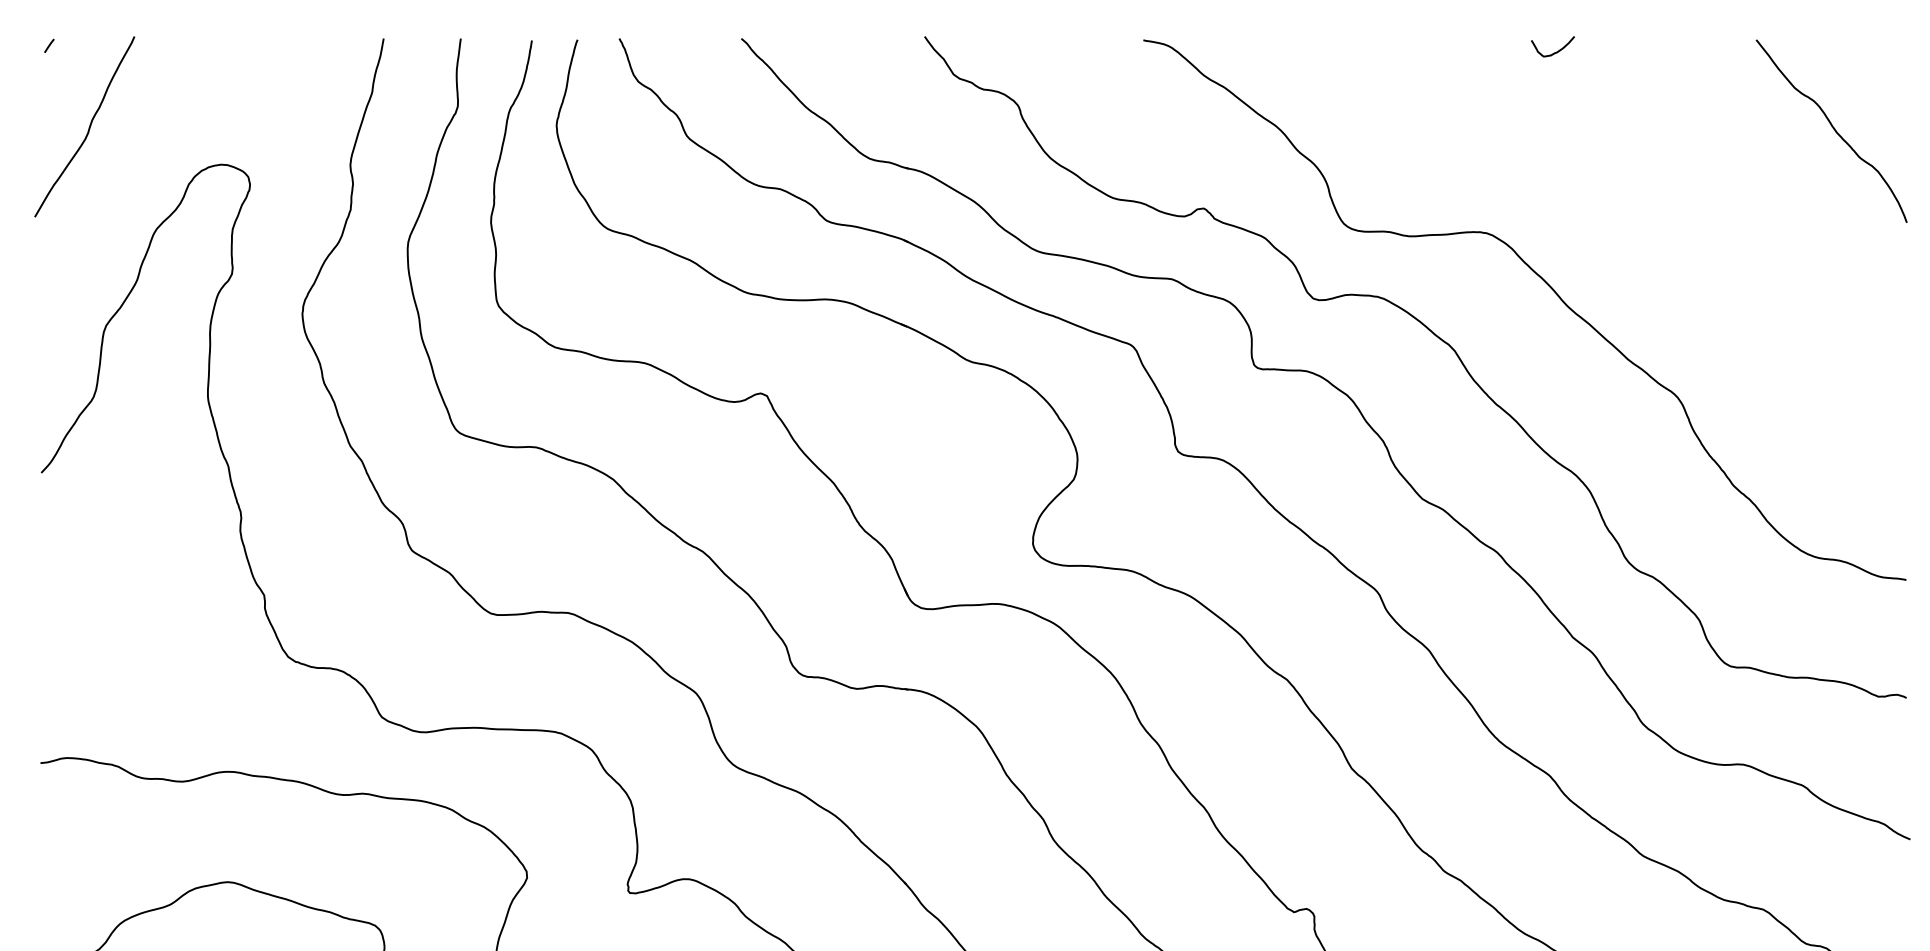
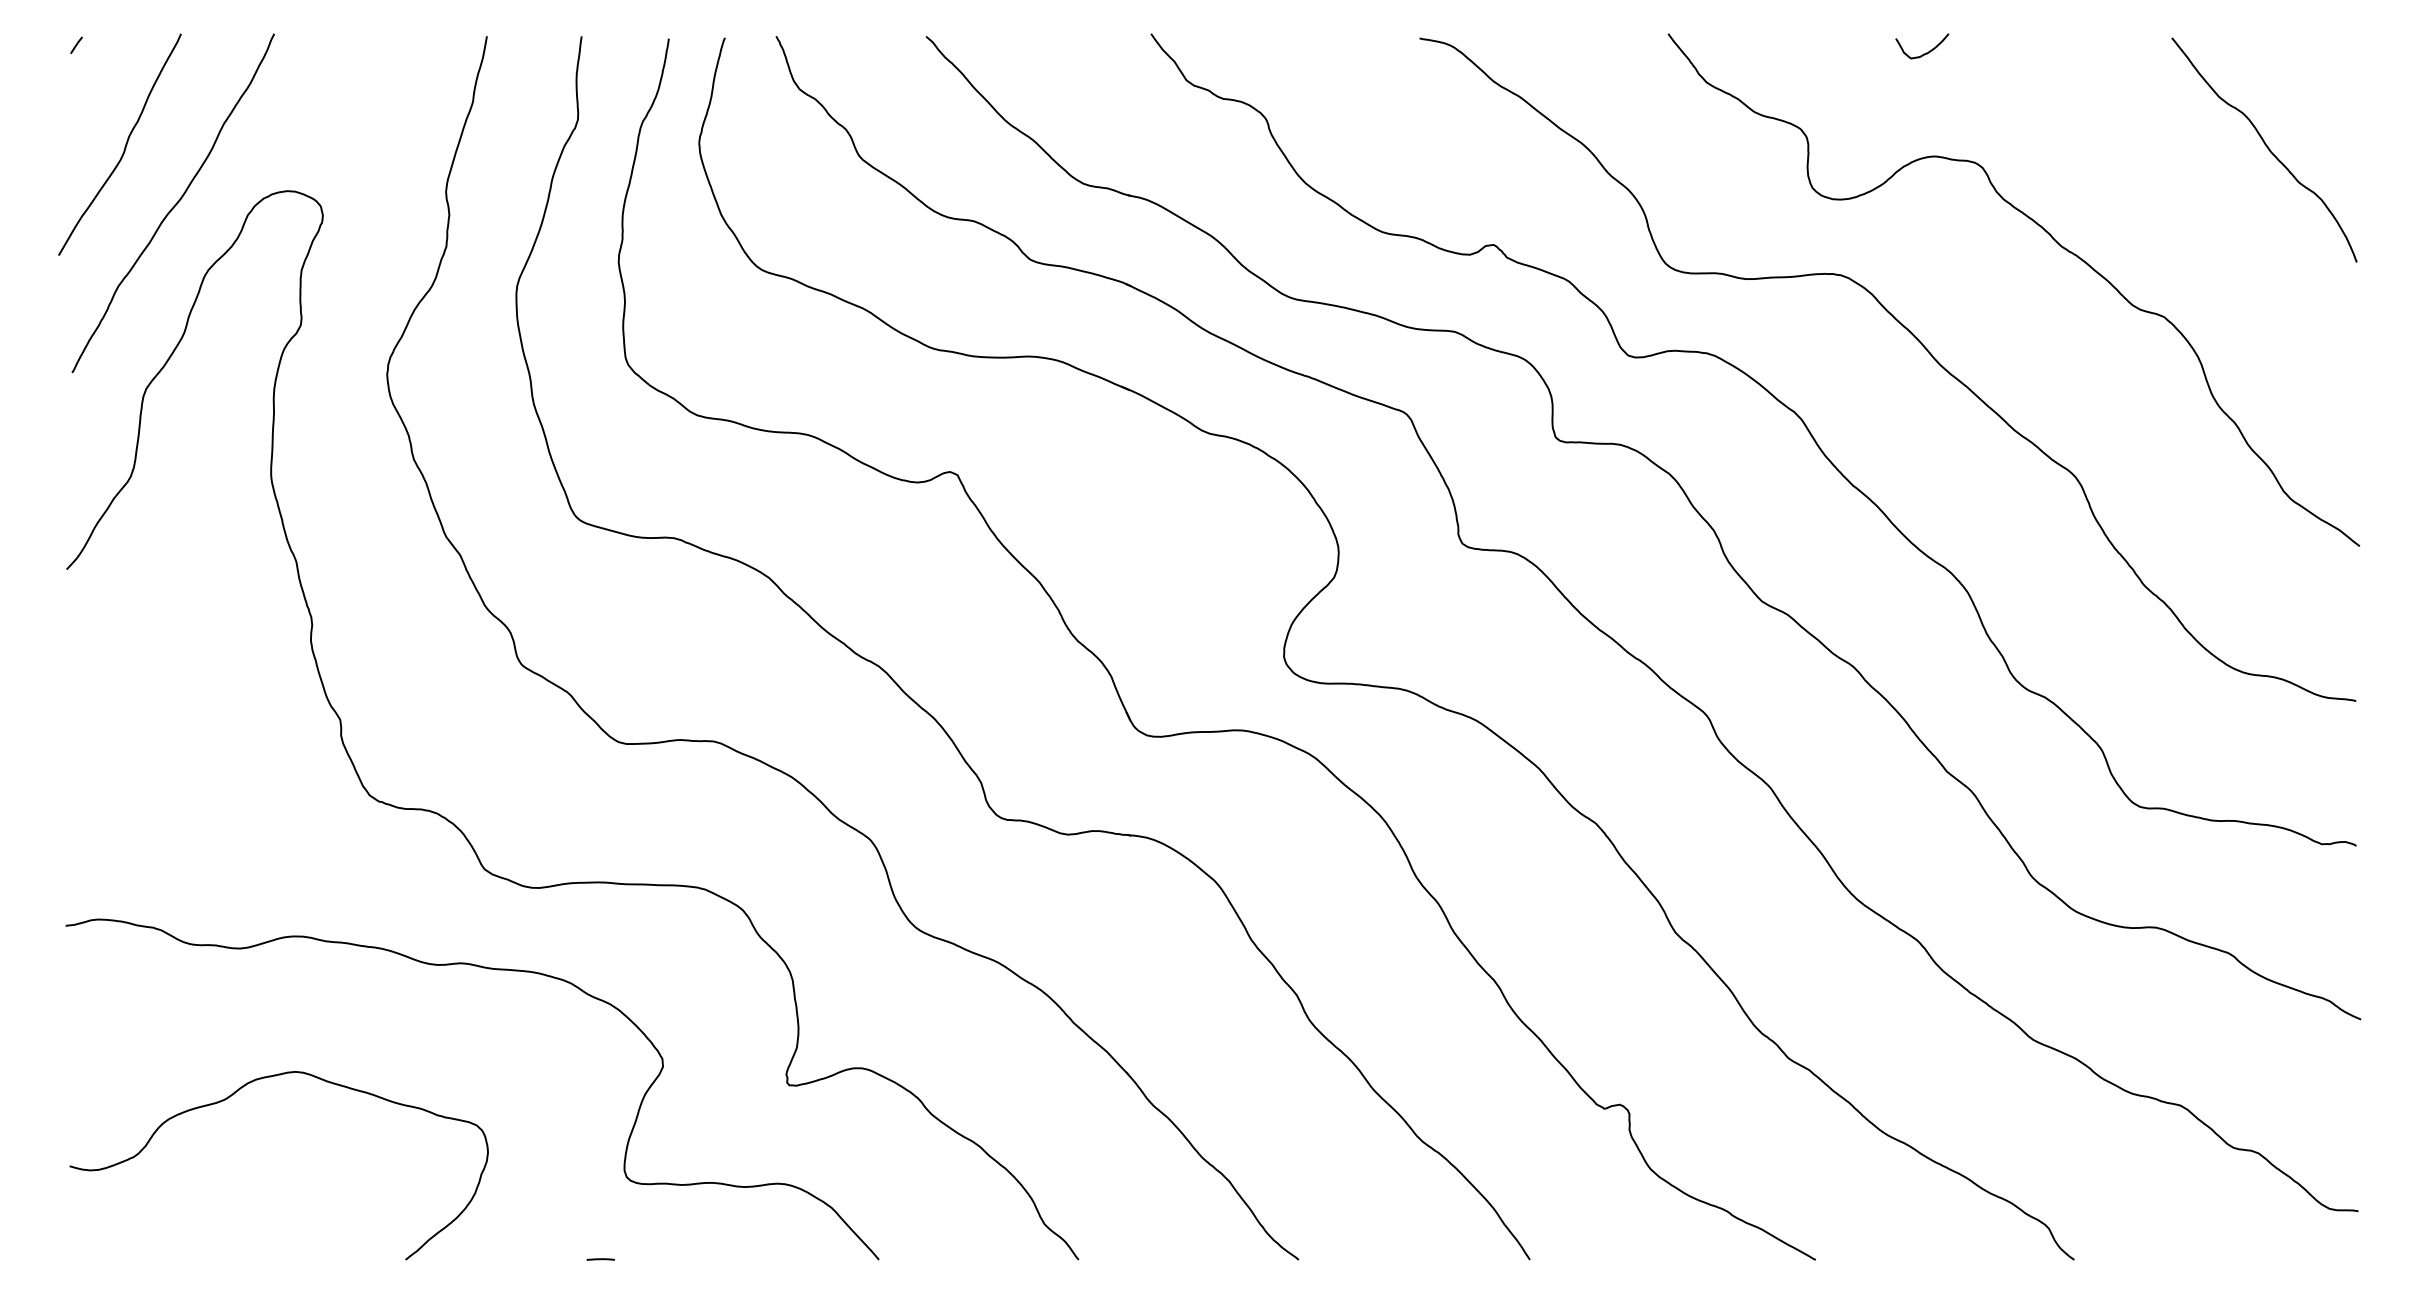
curve: (129, 175) -> (174, 204), added
curve: (1661, 206) -> (2055, 242), added

